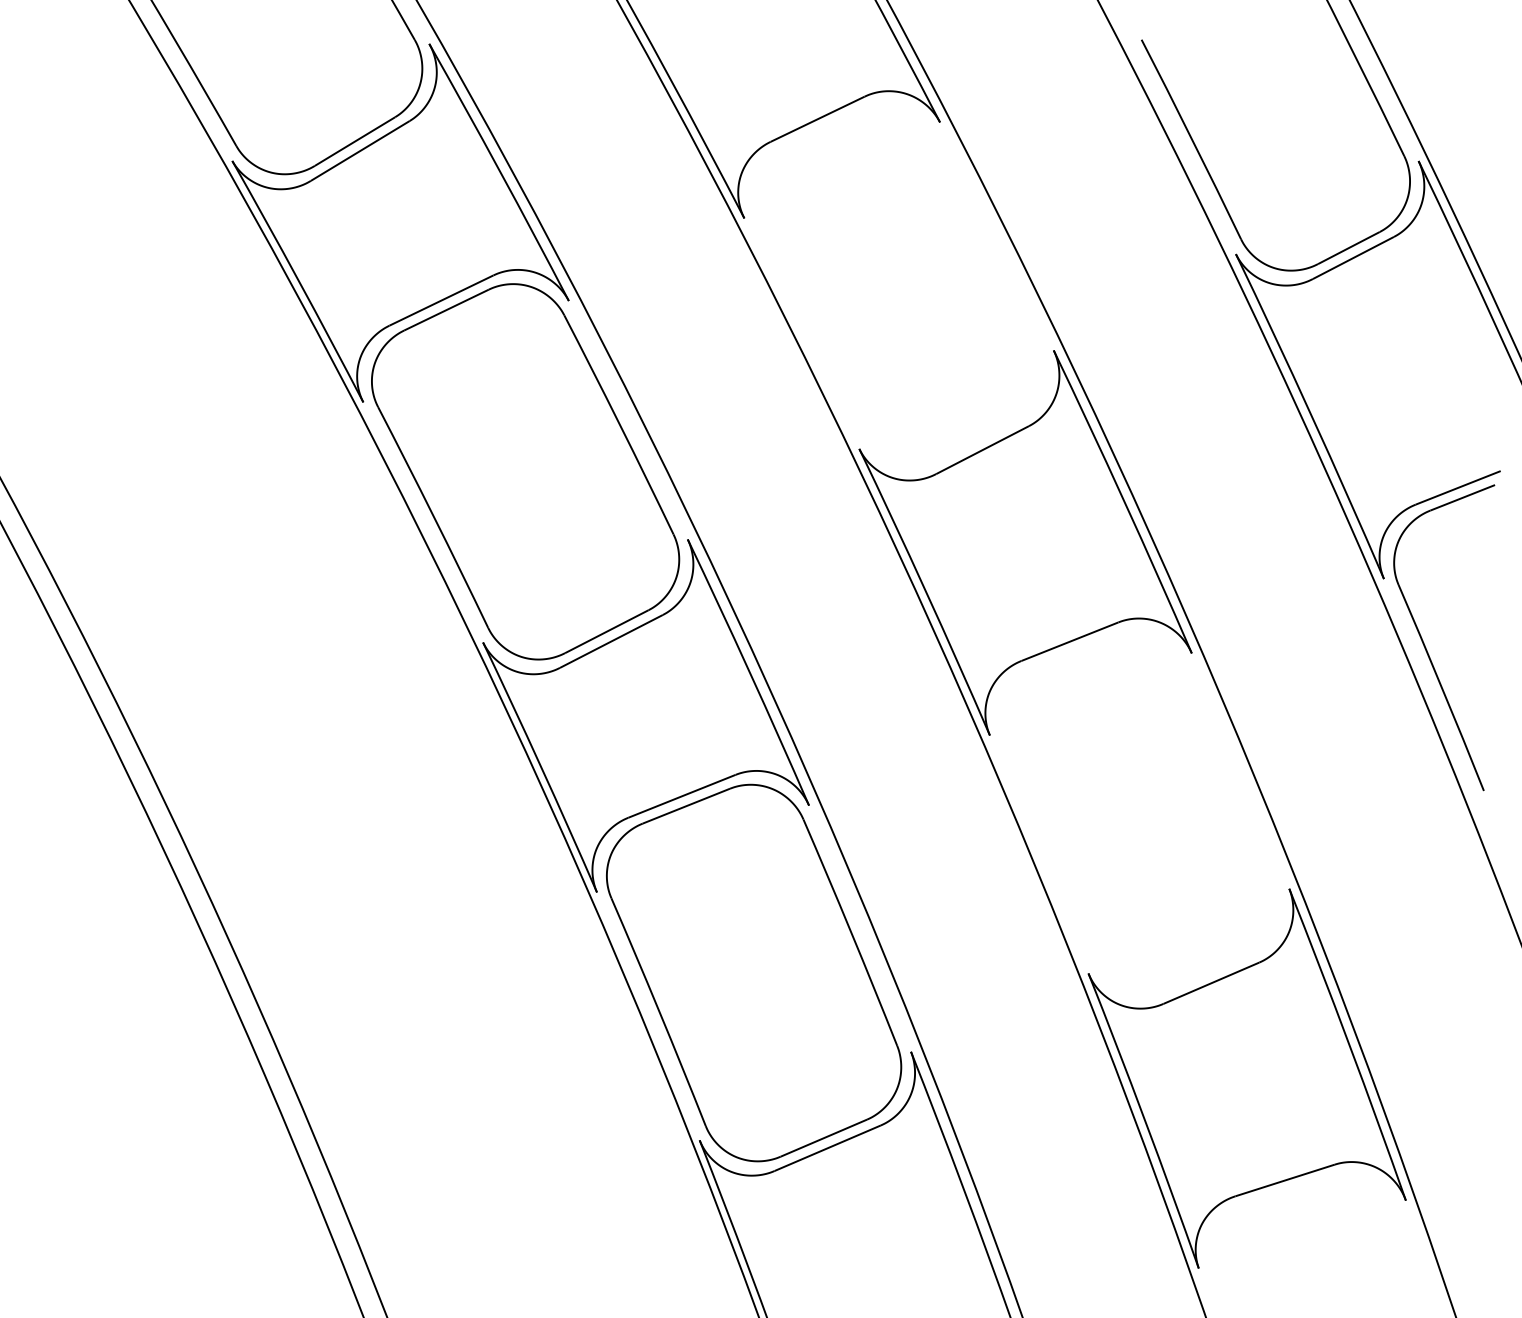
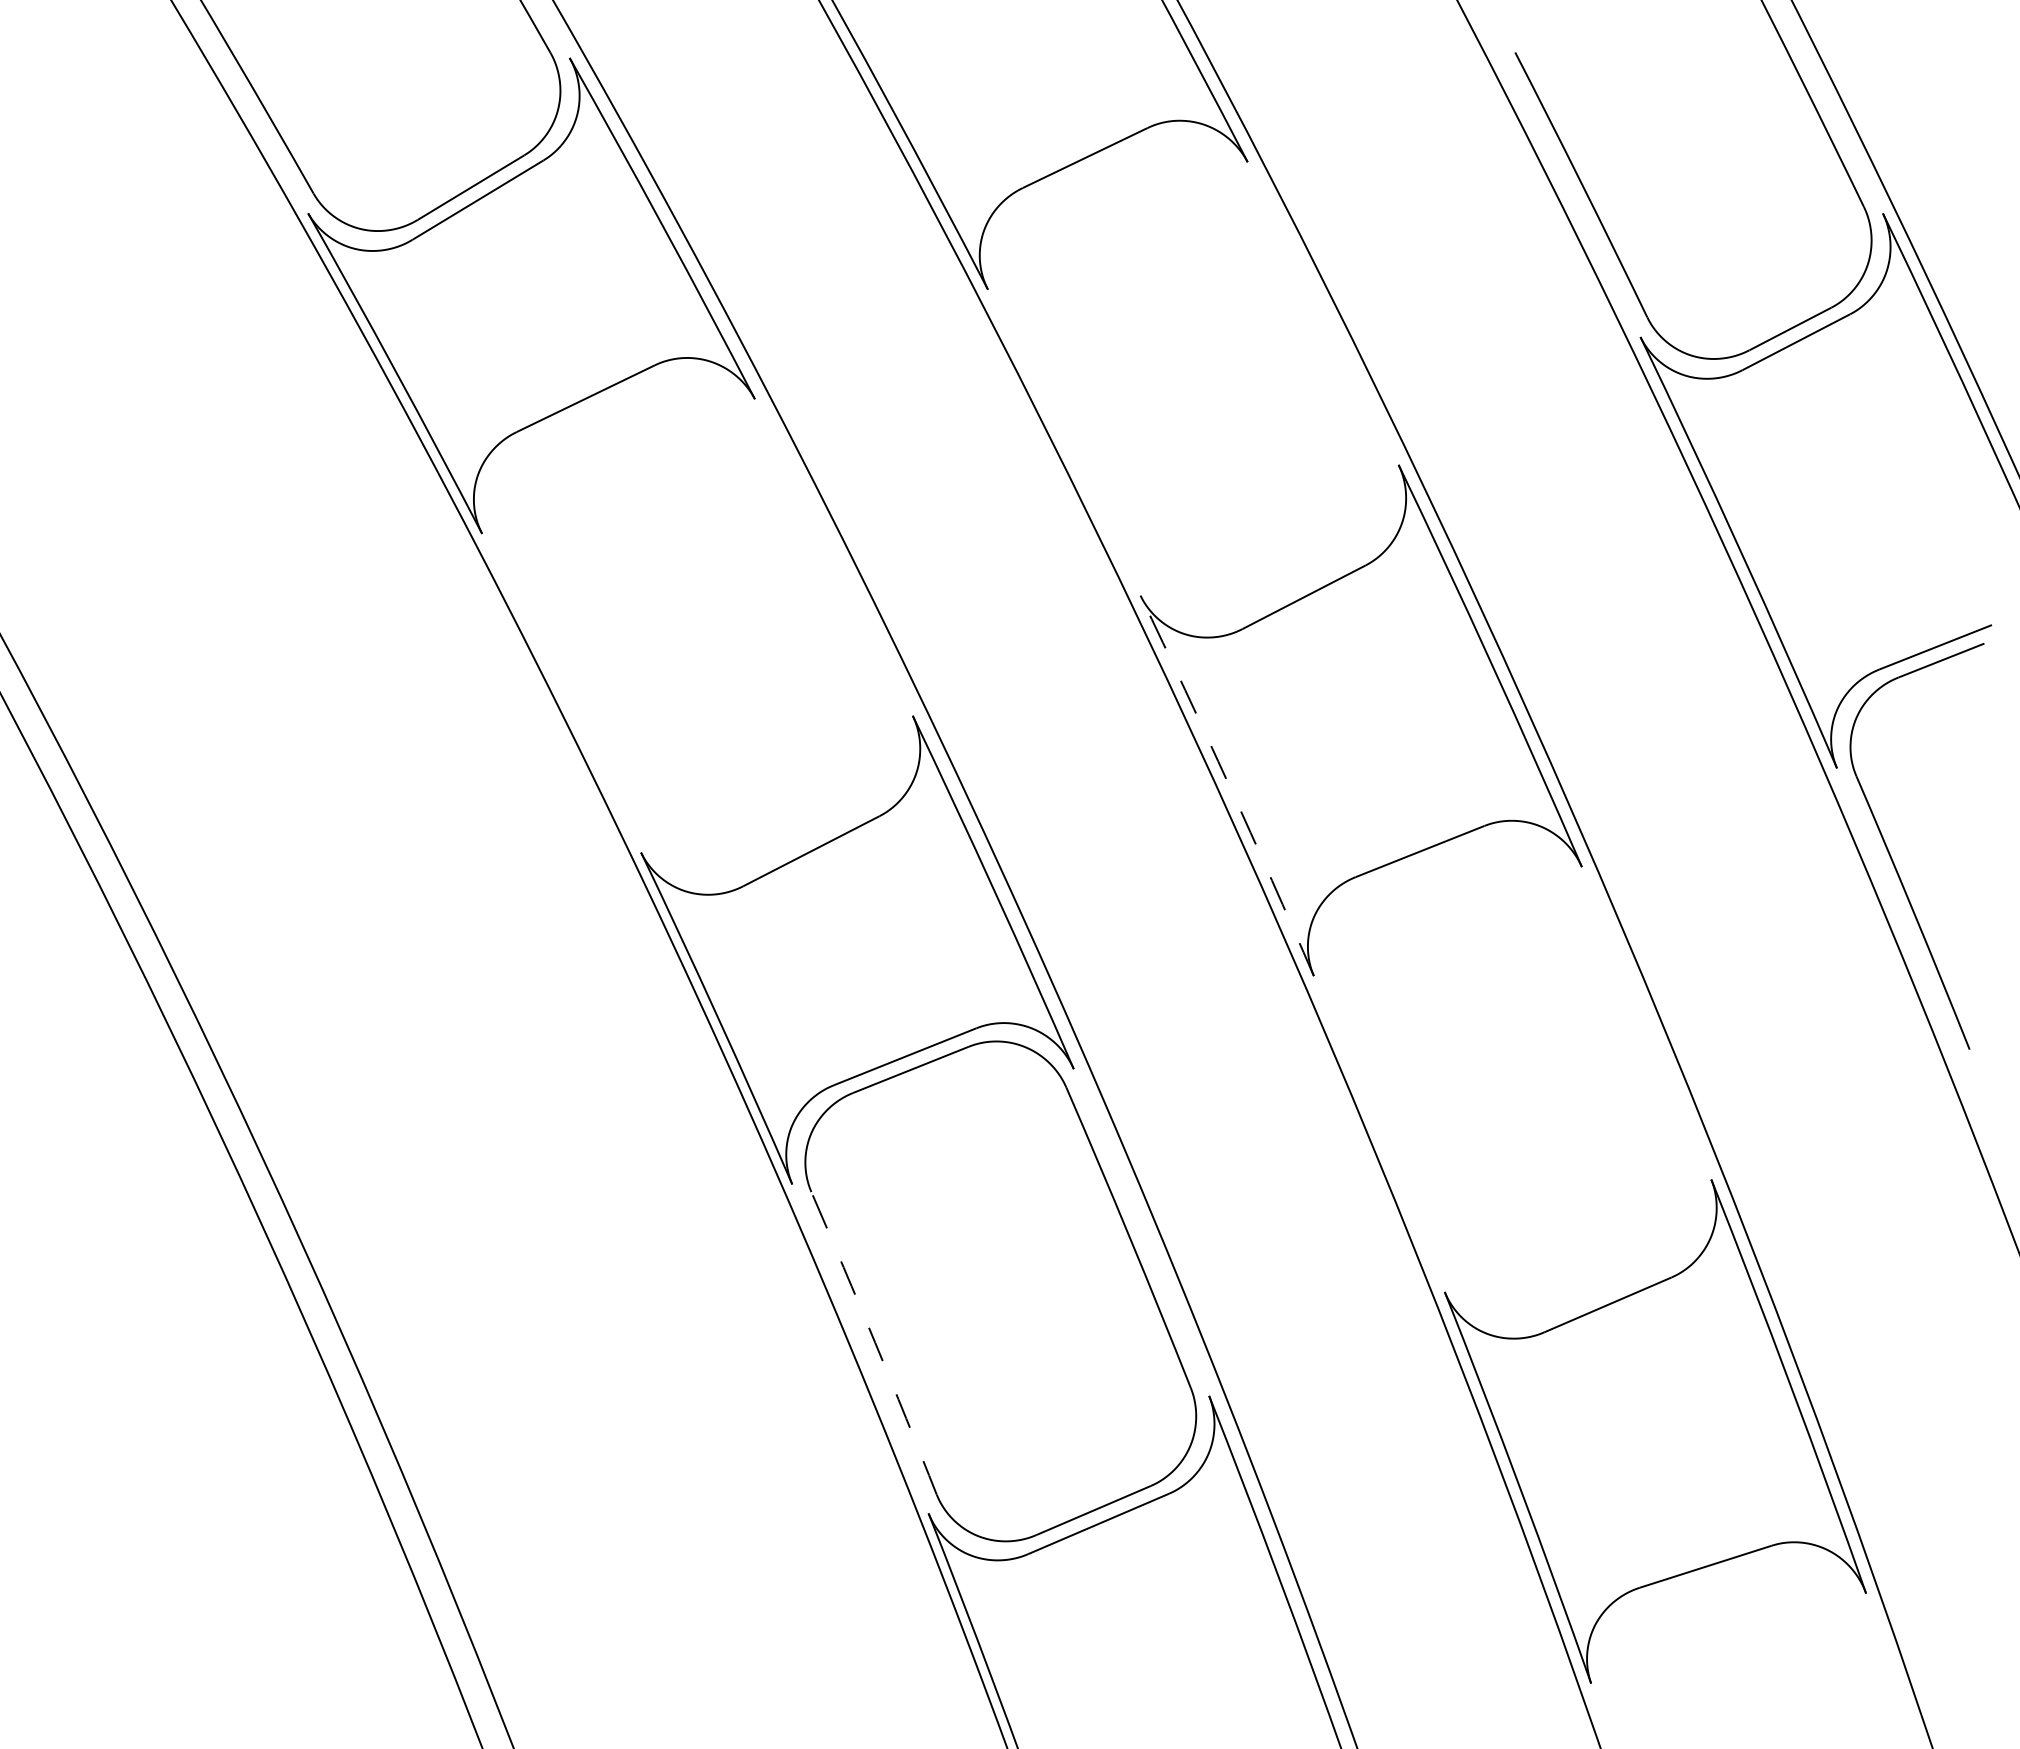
part: (525, 472) -> (697, 626), removed
arc: (926, 591) -> (1229, 785), solid -> dashed
arc: (659, 1011) -> (875, 1342), solid -> dashed

